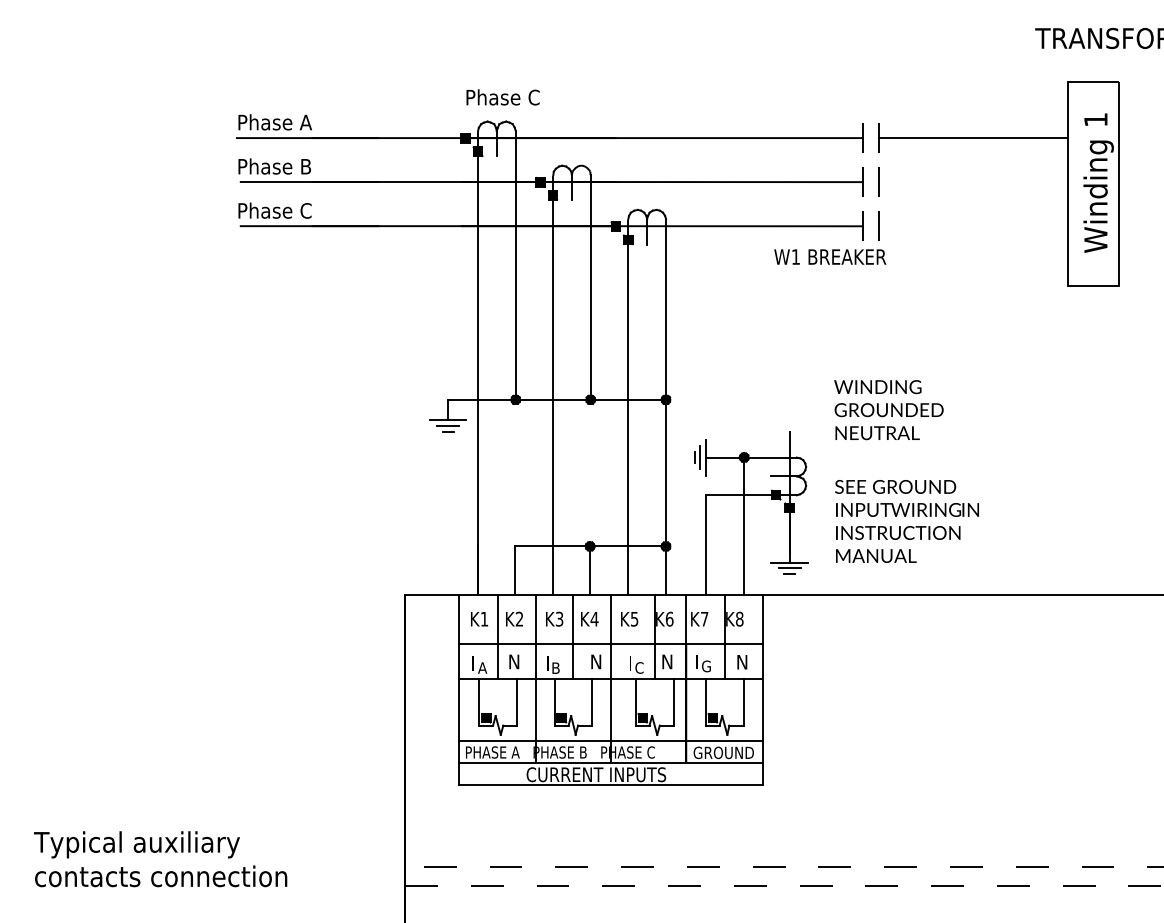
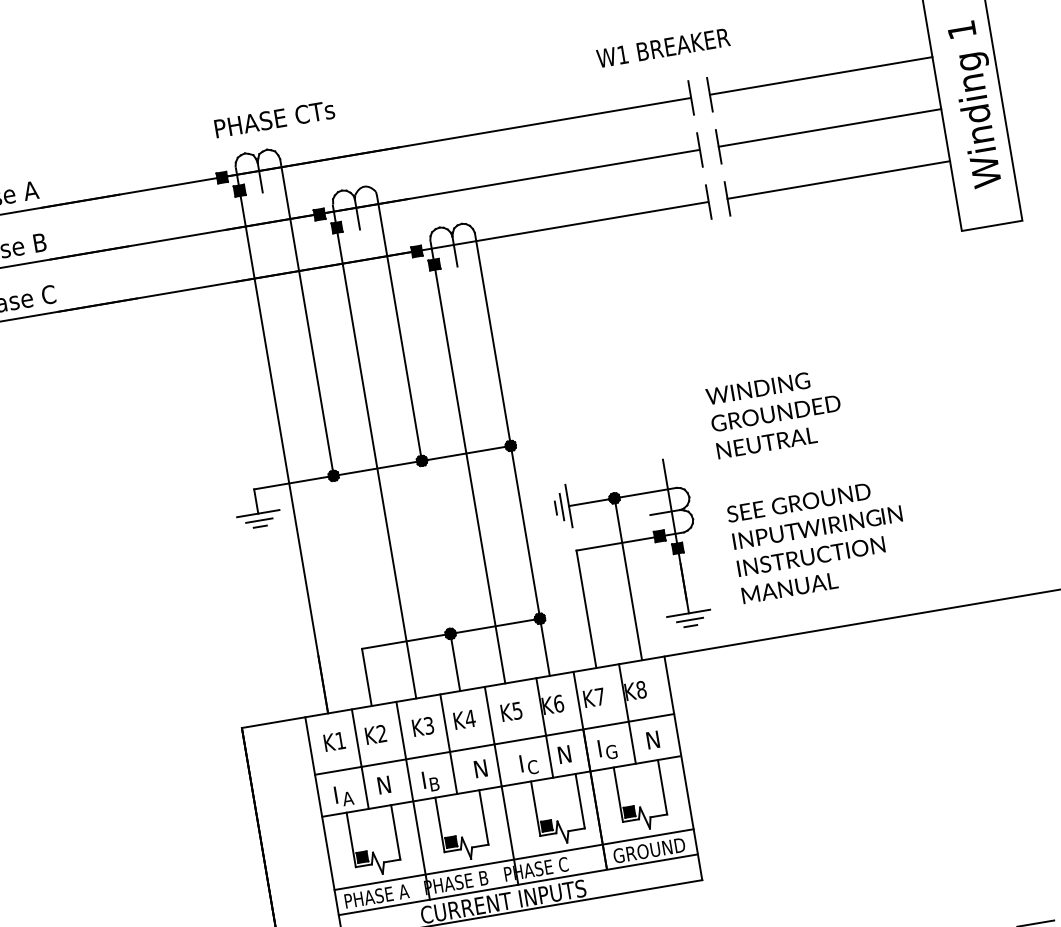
text: (522, 97) -> (281, 118), Phase C -> PHASE CTs
line: (973, 182) -> (830, 128), added
line: (973, 226) -> (838, 180), added
text: (830, 256) -> (663, 47), moved

